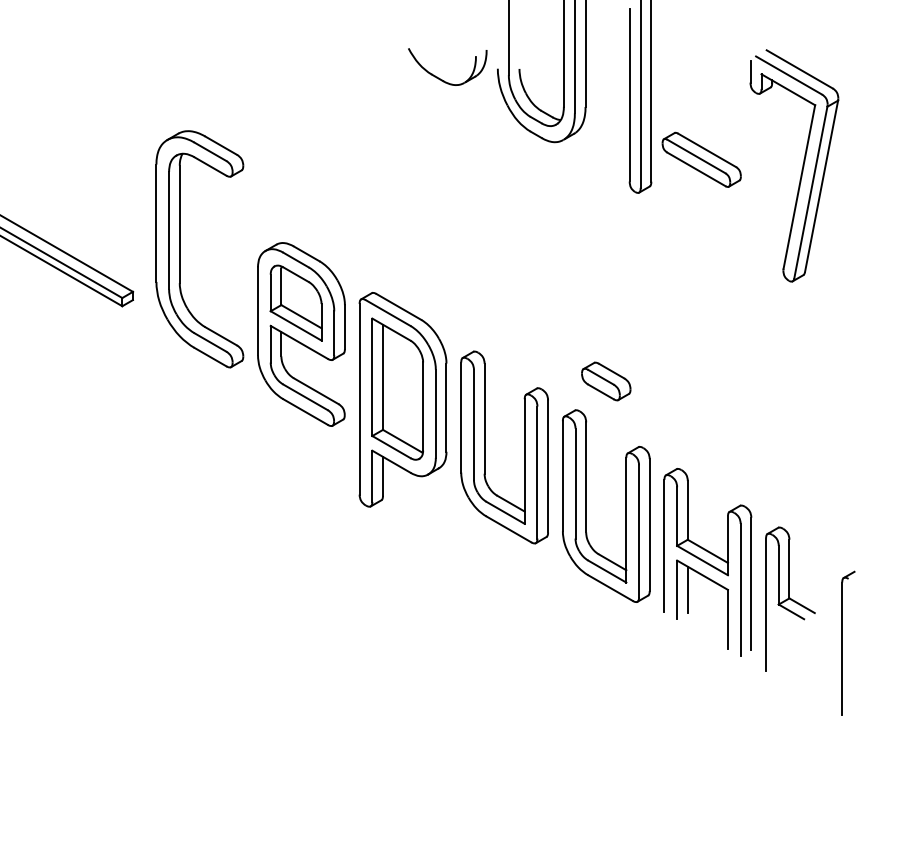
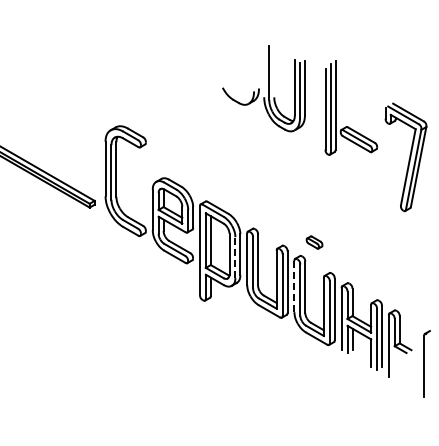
part: (793, 166) -> (405, 157), moved
part: (606, 381) -> (314, 242), size x0.7
line: (436, 413) -> (235, 257), solid -> dashed
line: (563, 476) -> (294, 286), solid -> dashed

